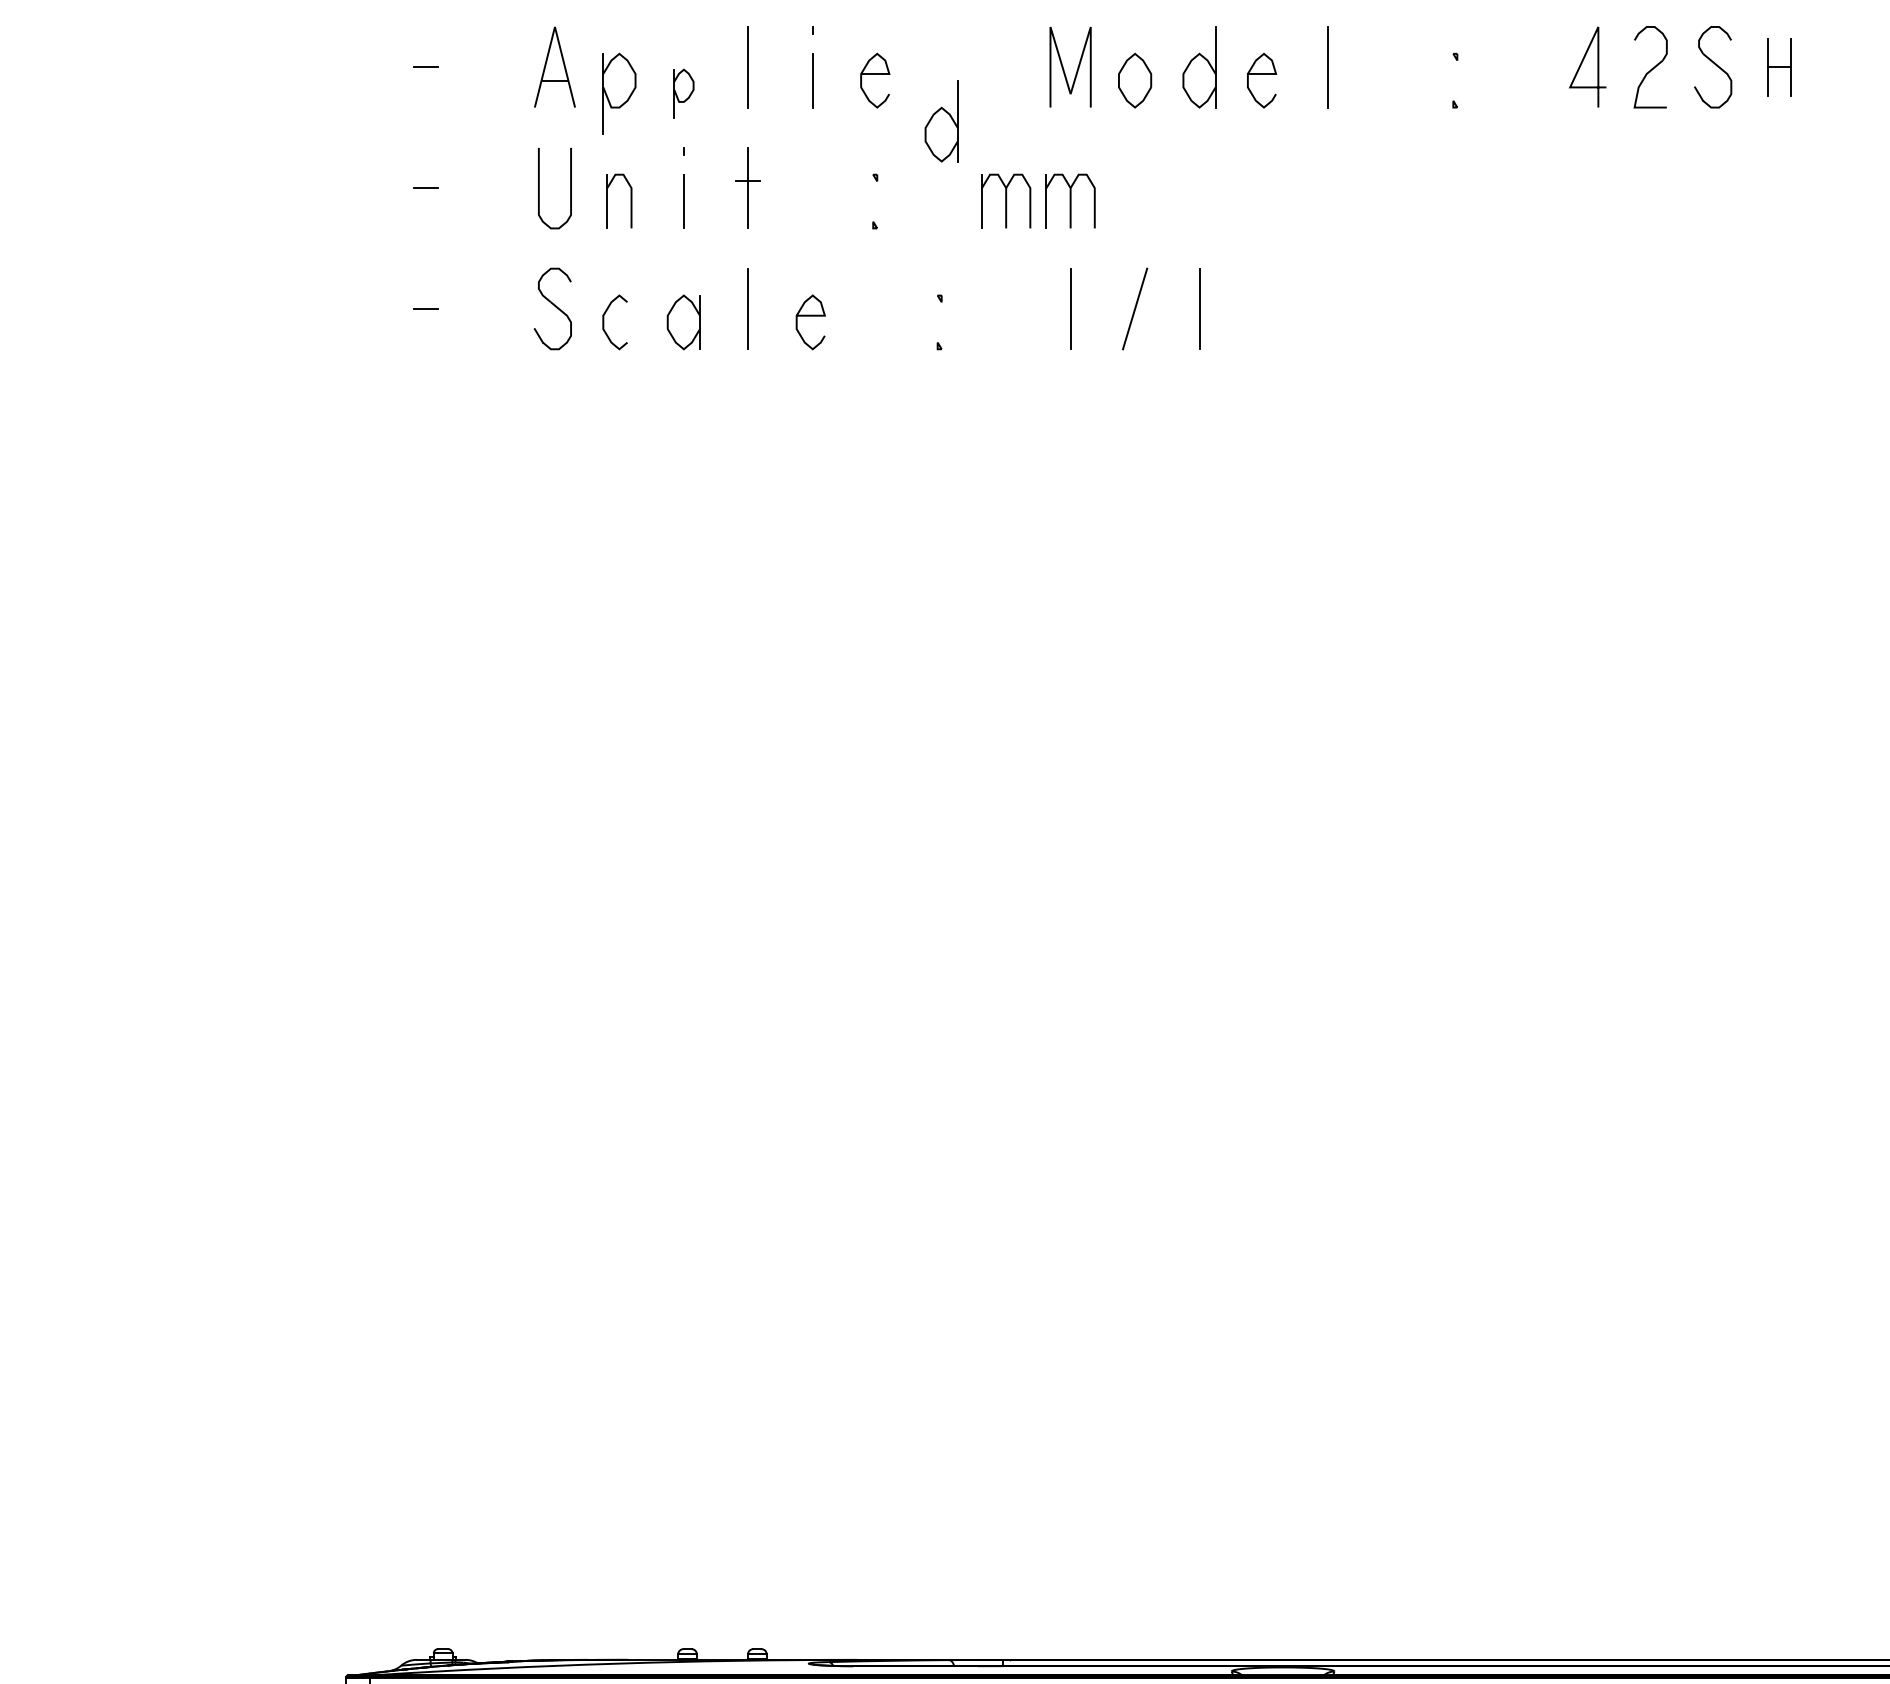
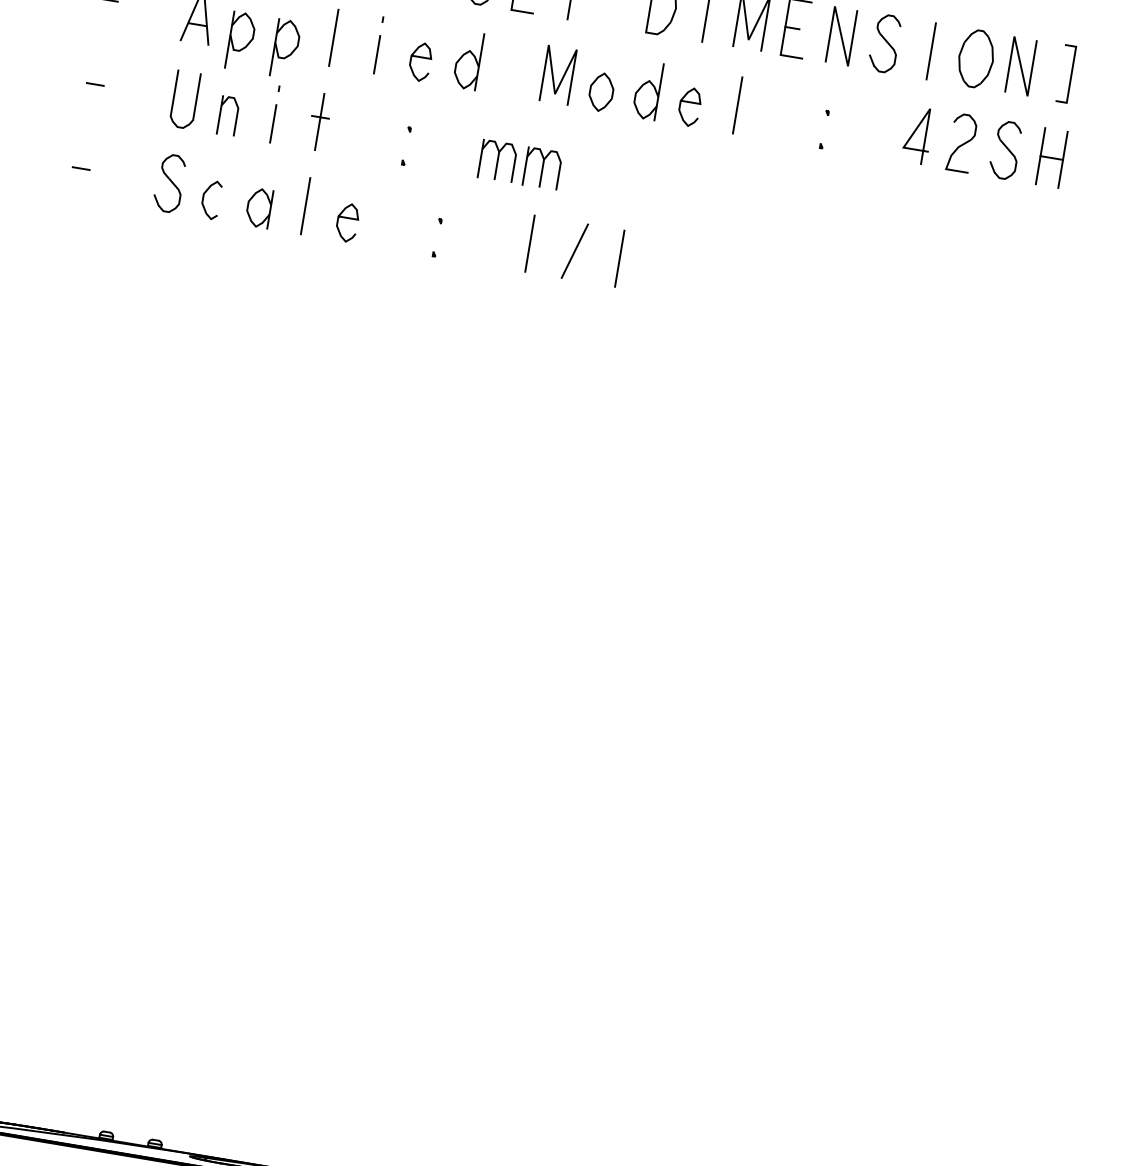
part: (1779, 67) -> (1051, 158), size x1.43
part: (683, 93) -> (285, 48), size x1.67
part: (941, 121) -> (468, 60), moved

